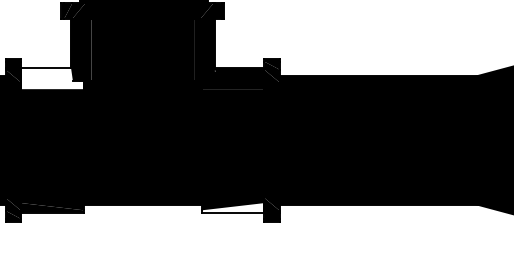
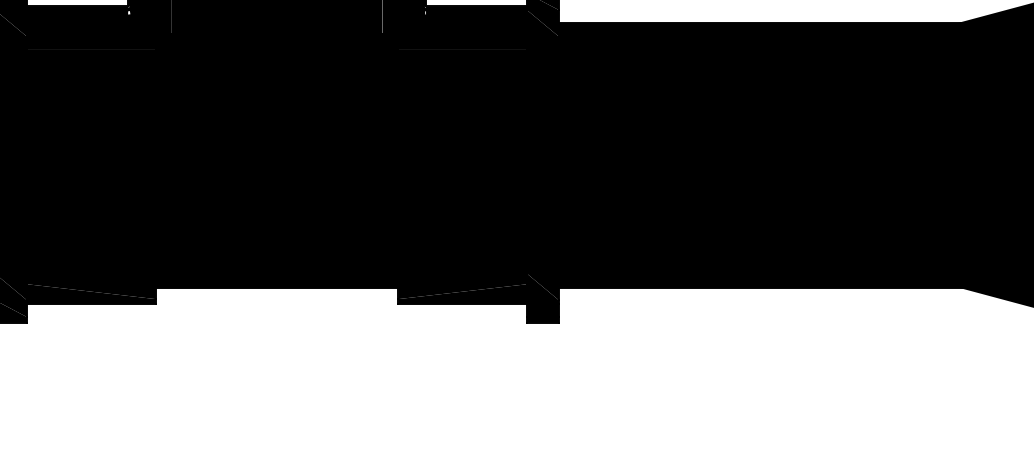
fill: (52, 78) -> (91, 27), added
fill: (232, 207) -> (461, 293), added

